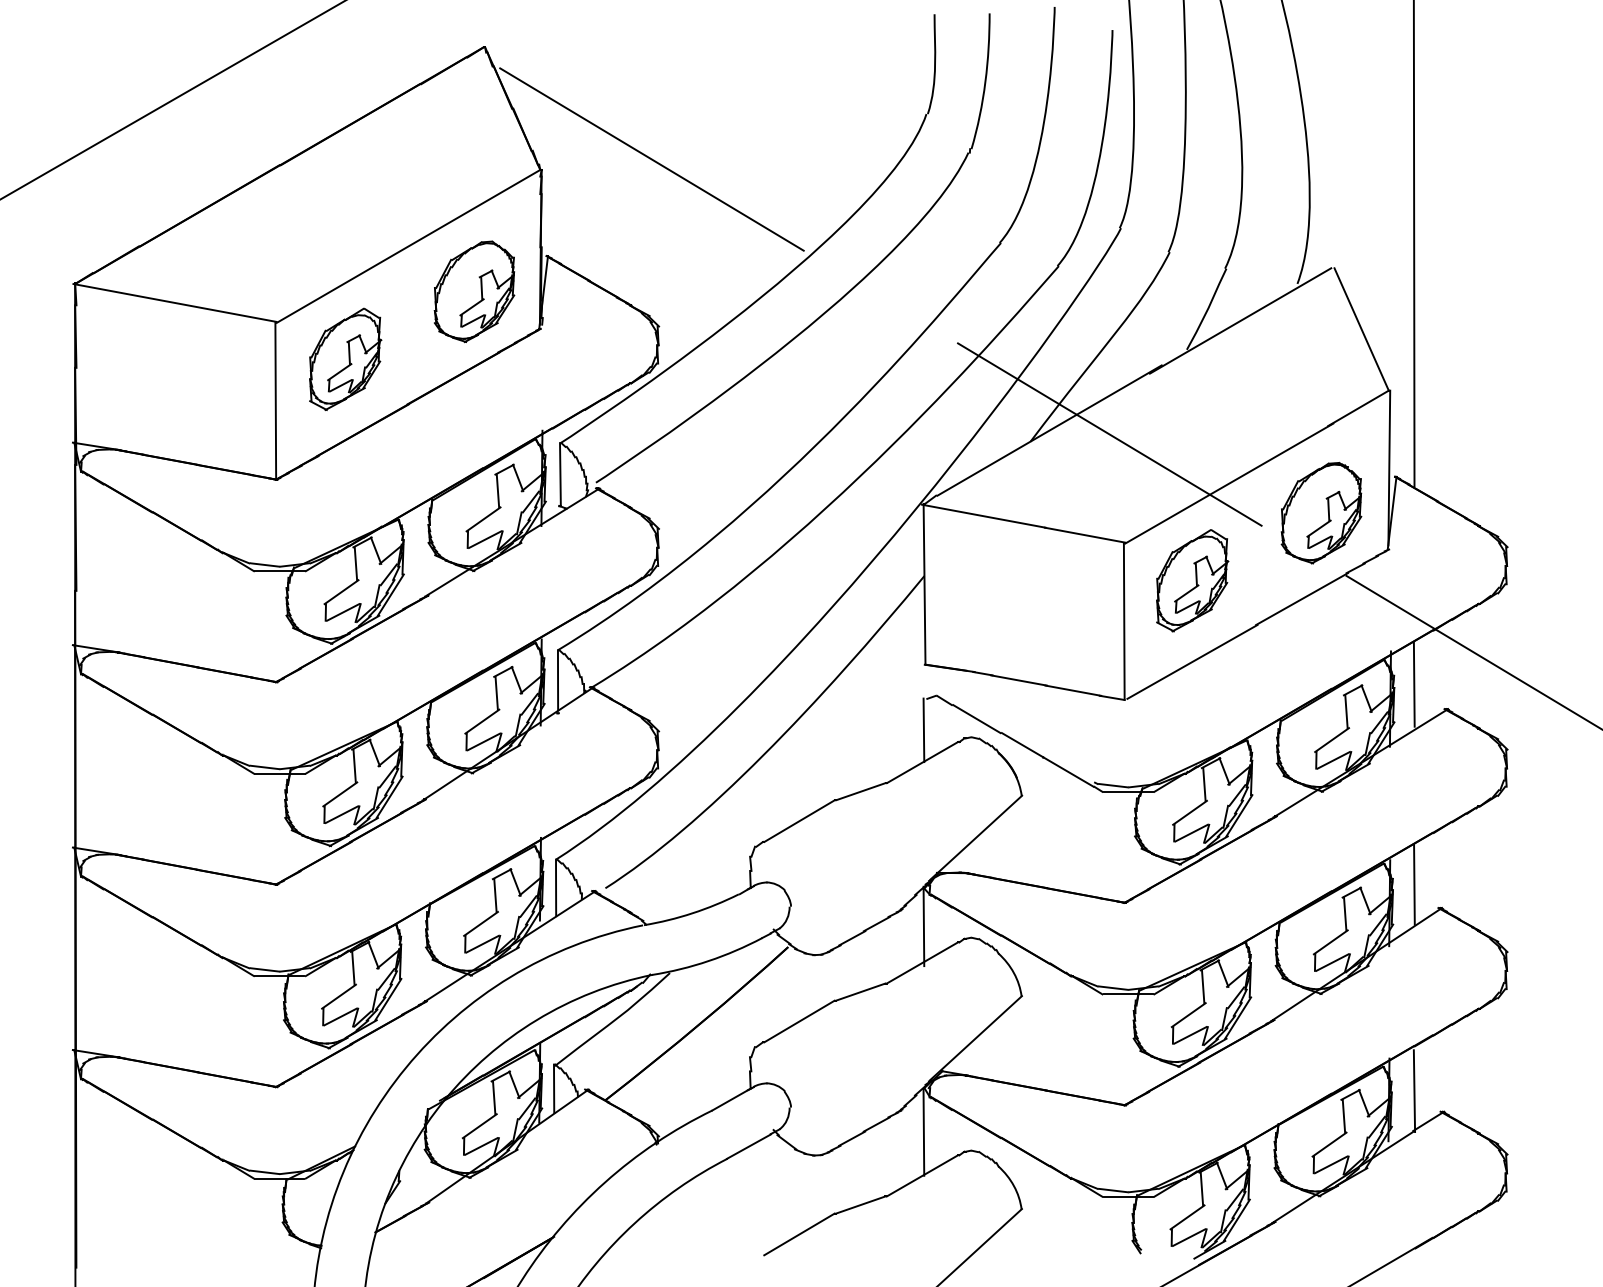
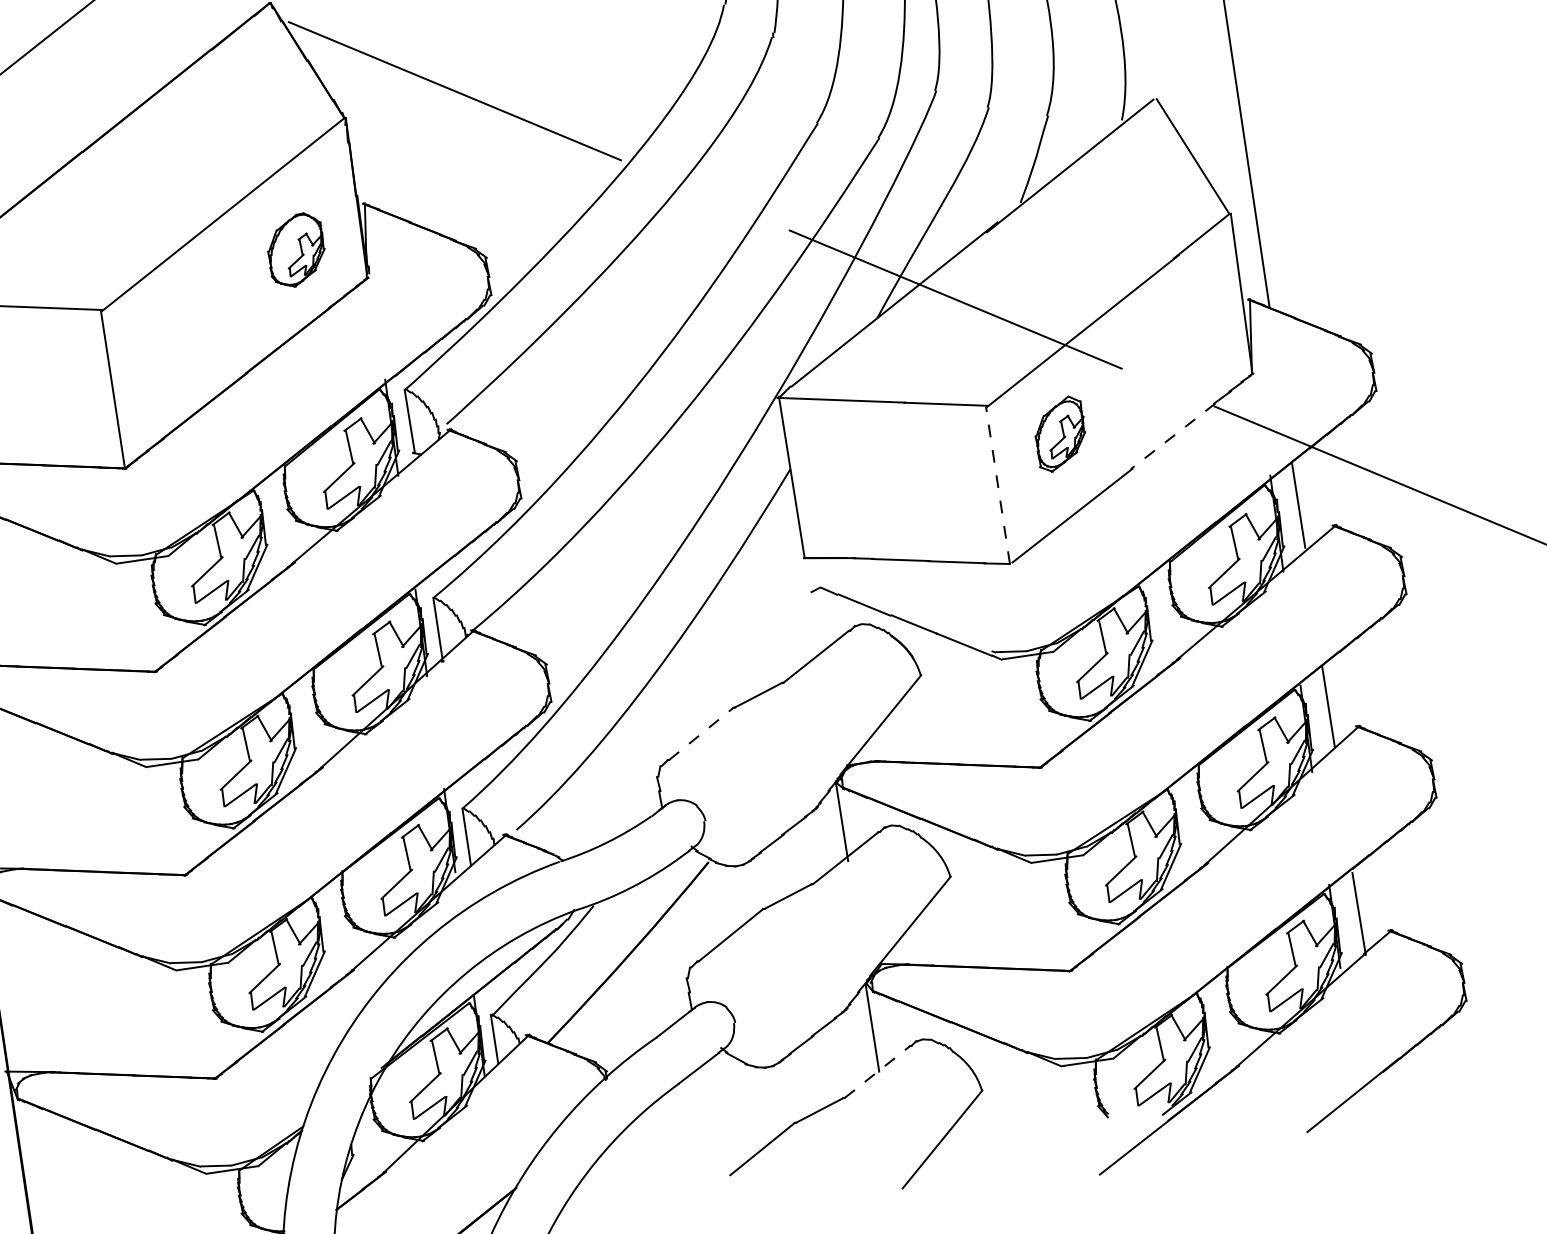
part: (474, 291) -> (296, 250), size x0.7
part: (345, 358) -> (176, 336), removed
part: (1321, 512) -> (1179, 346), removed
part: (1192, 580) -> (1060, 433), size x0.7
line: (1302, 599) -> (1173, 436), solid -> dashed
line: (1124, 621) -> (998, 485), solid -> dashed
line: (923, 730) -> (812, 624), removed
line: (799, 821) -> (701, 734), solid -> dashed
line: (922, 1175) -> (877, 1071), solid -> dashed

